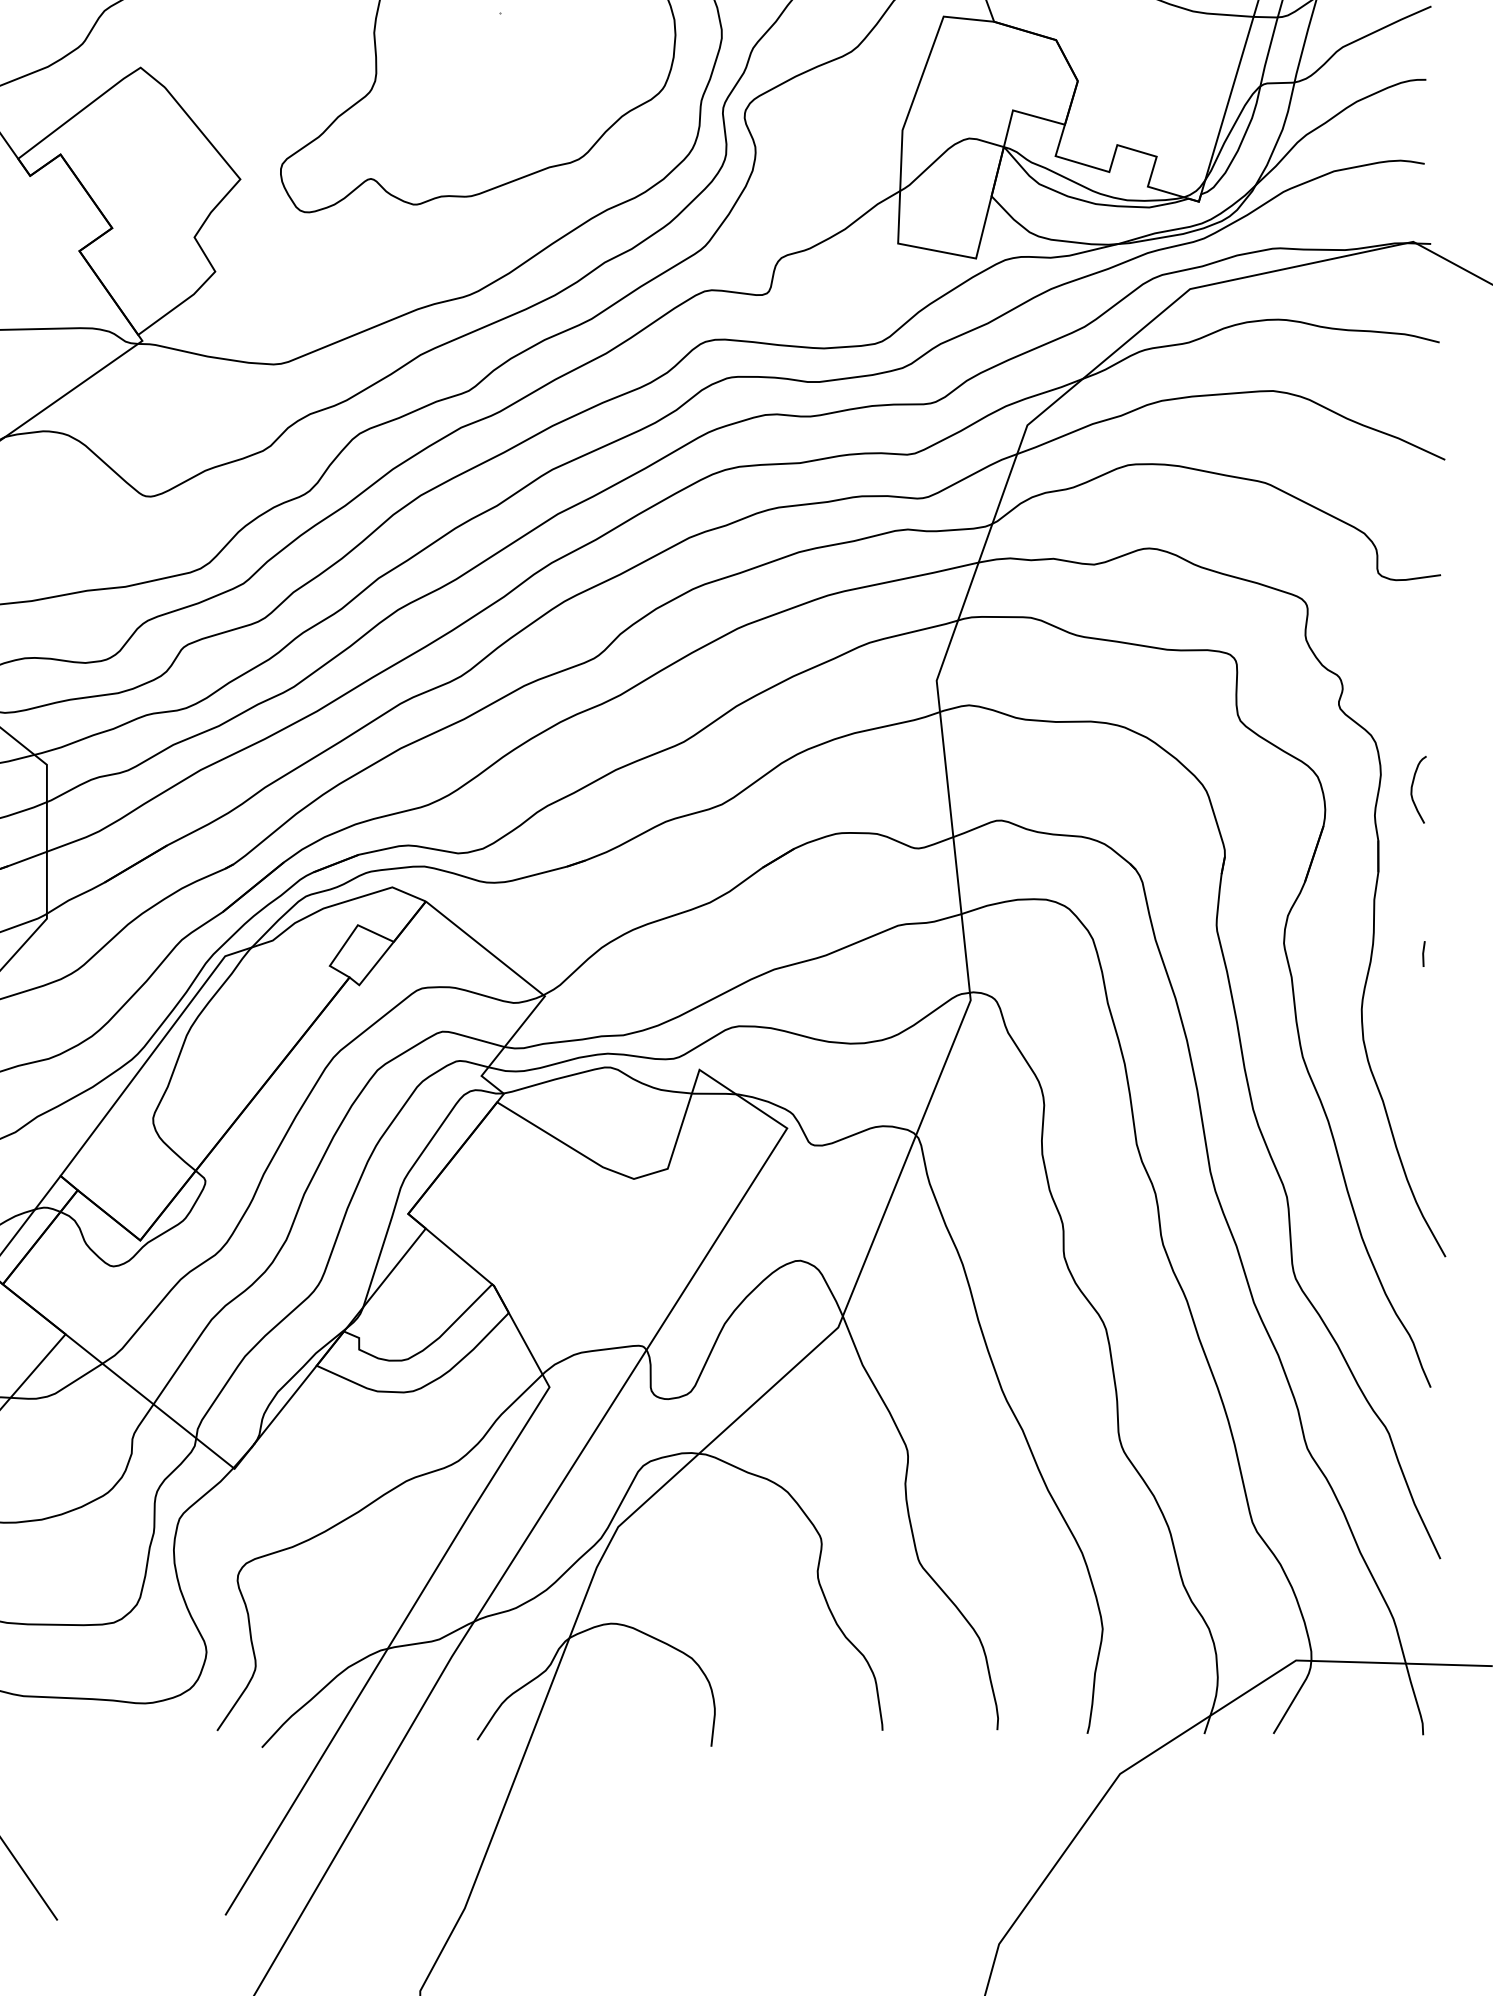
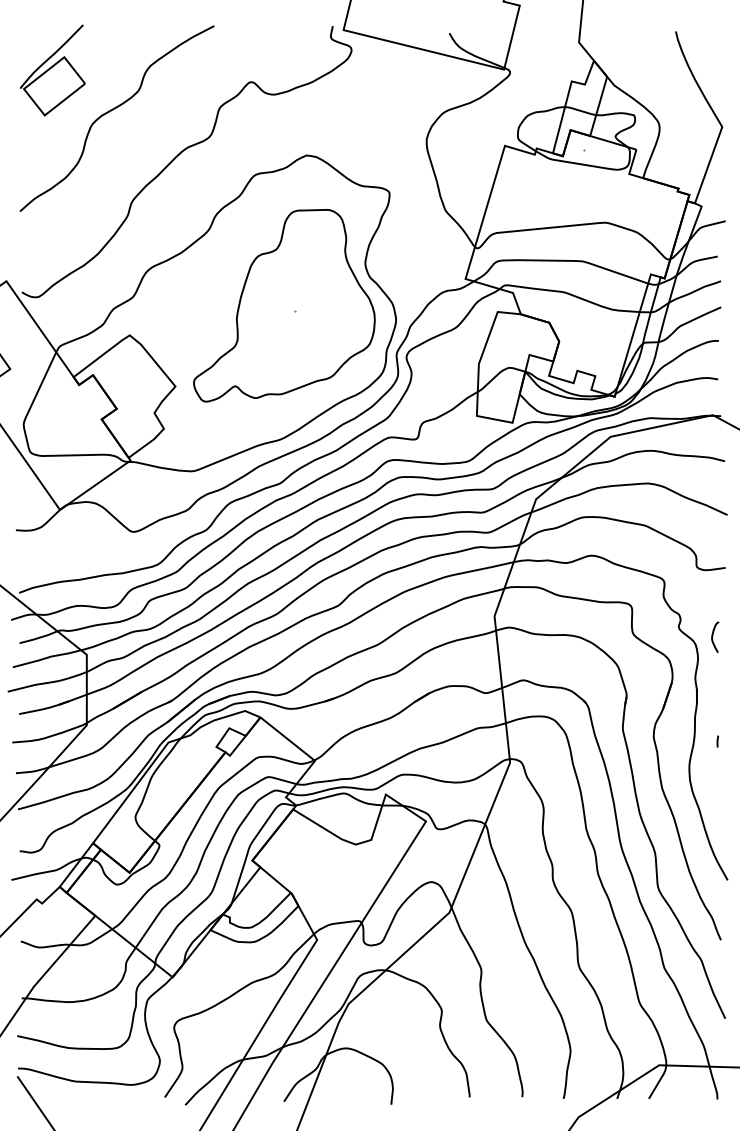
curve: (1414, 788) -> (713, 636), moved

